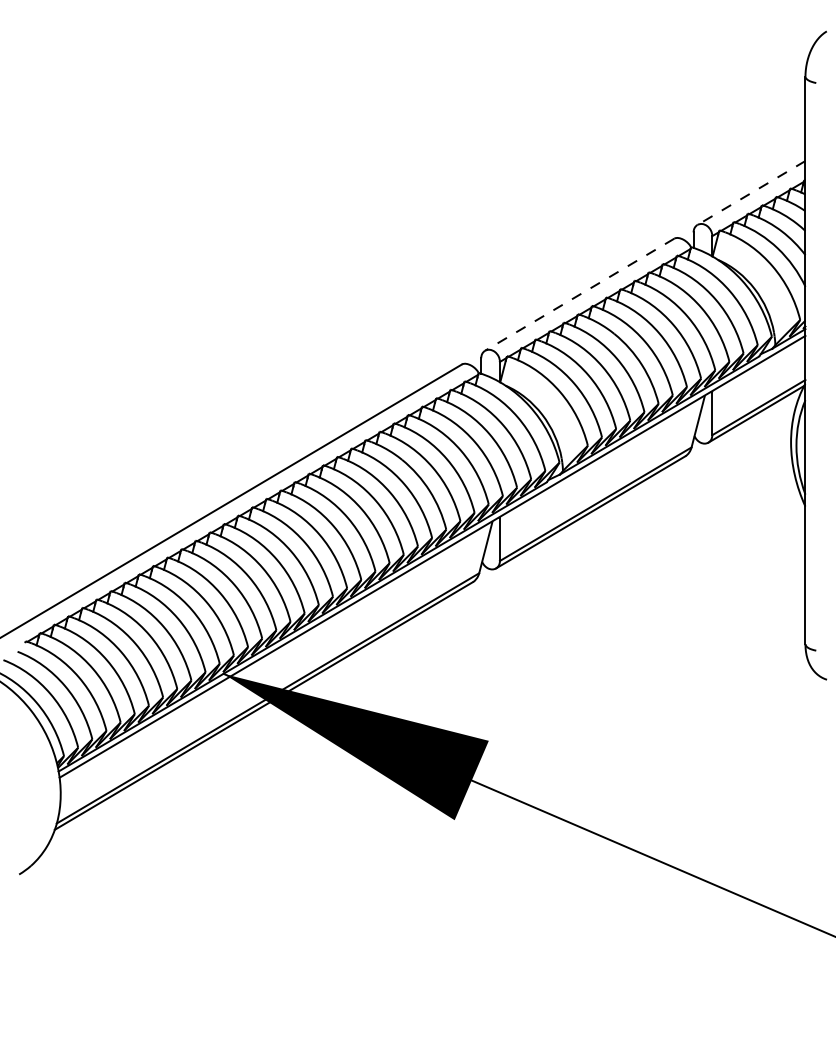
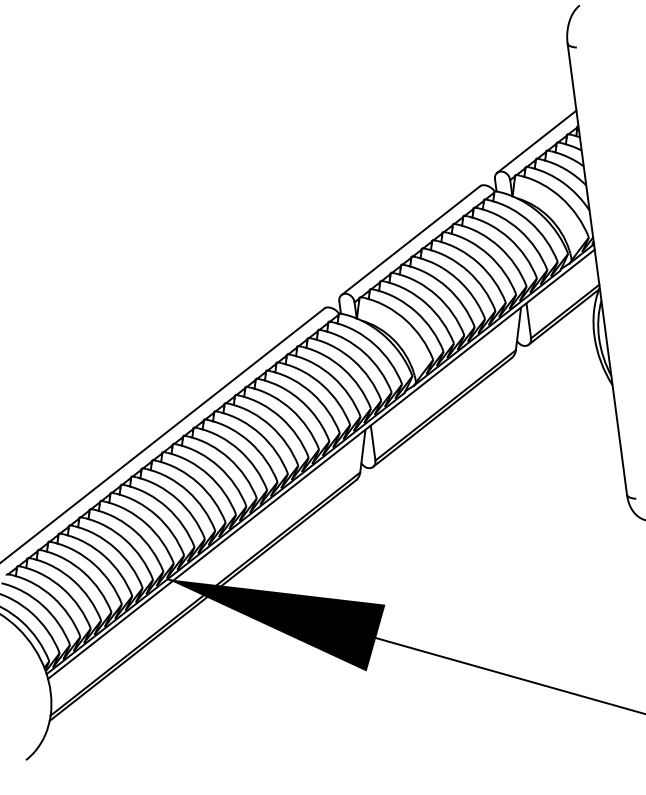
line: (751, 192) -> (536, 141), dashed -> solid
line: (579, 294) -> (410, 240), dashed -> solid

